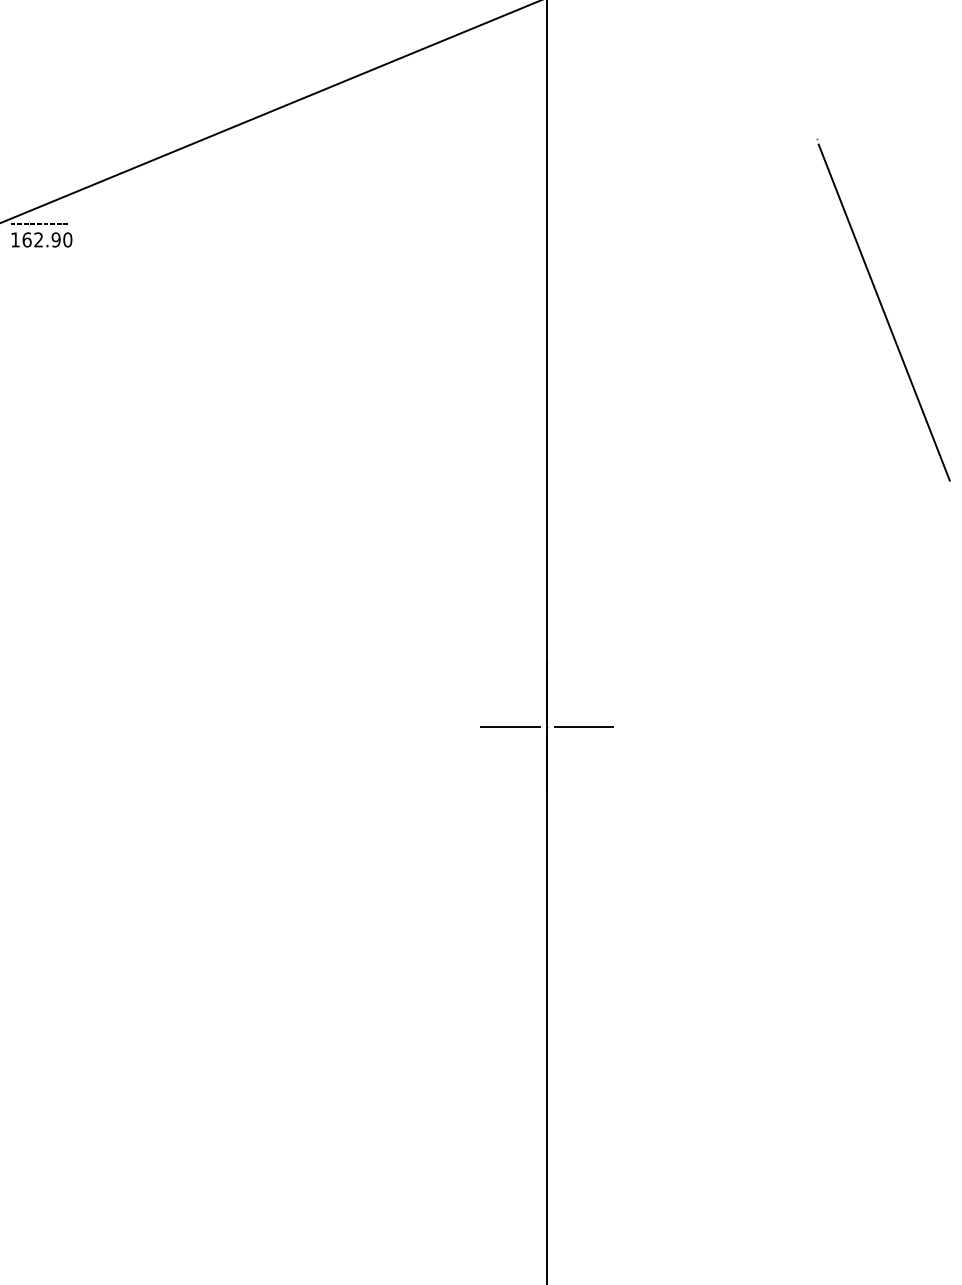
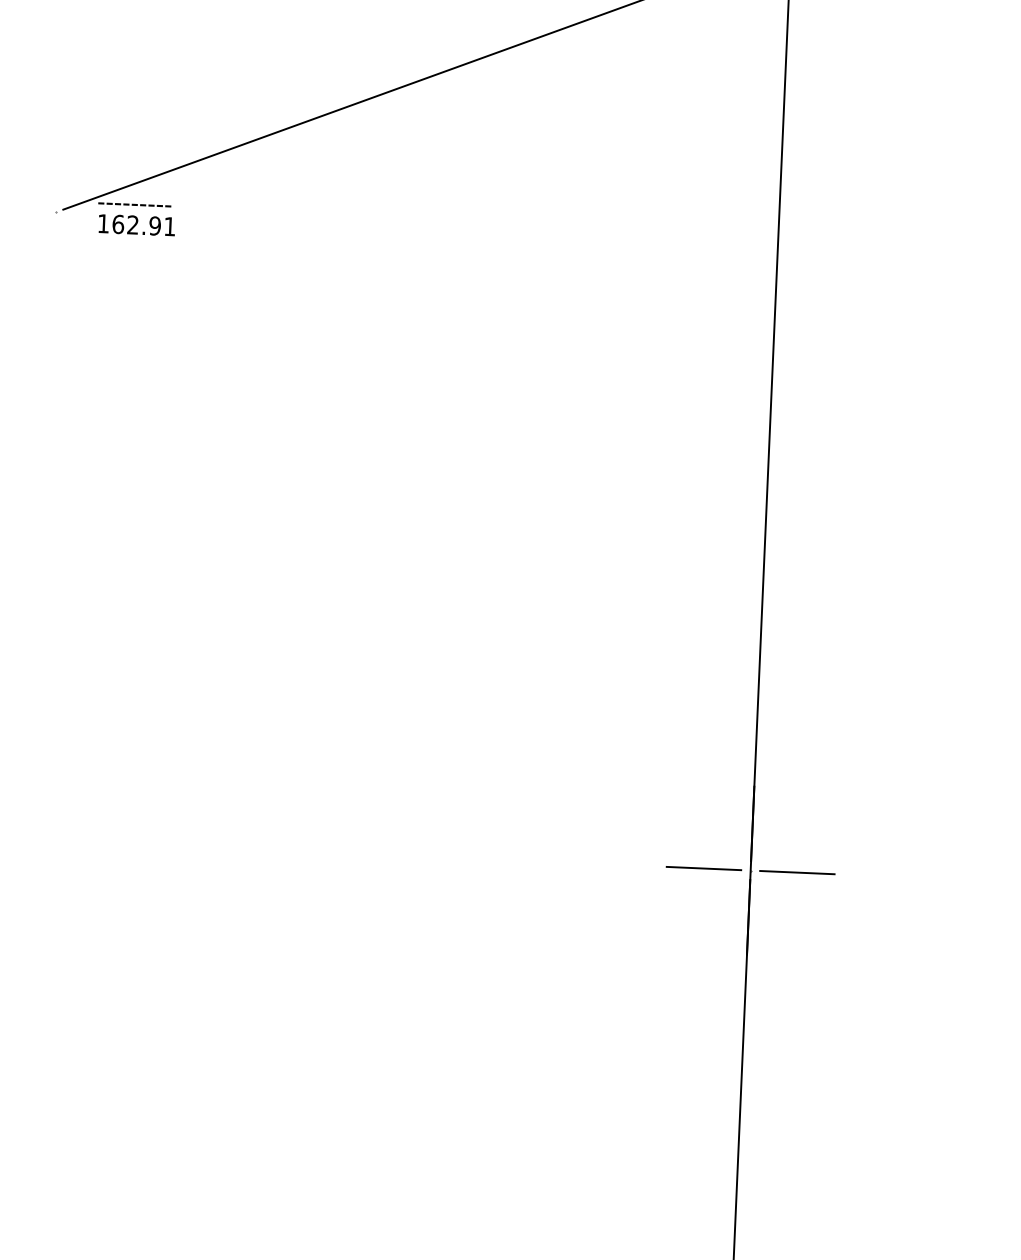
text: (67, 239) -> (169, 226), 162.90 -> 162.91

